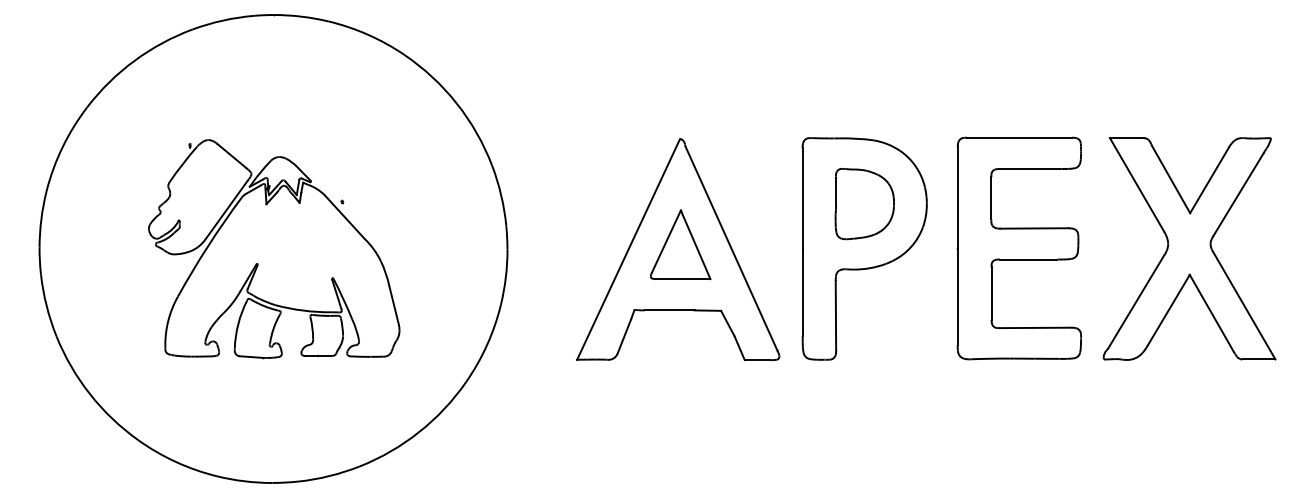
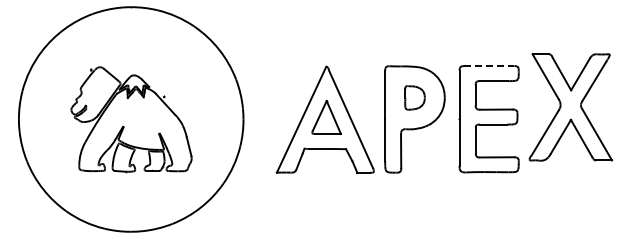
line: (1020, 138) -> (489, 66), solid -> dashed
part: (863, 203) -> (414, 97), size x0.7
part: (1188, 249) -> (570, 107), moved

